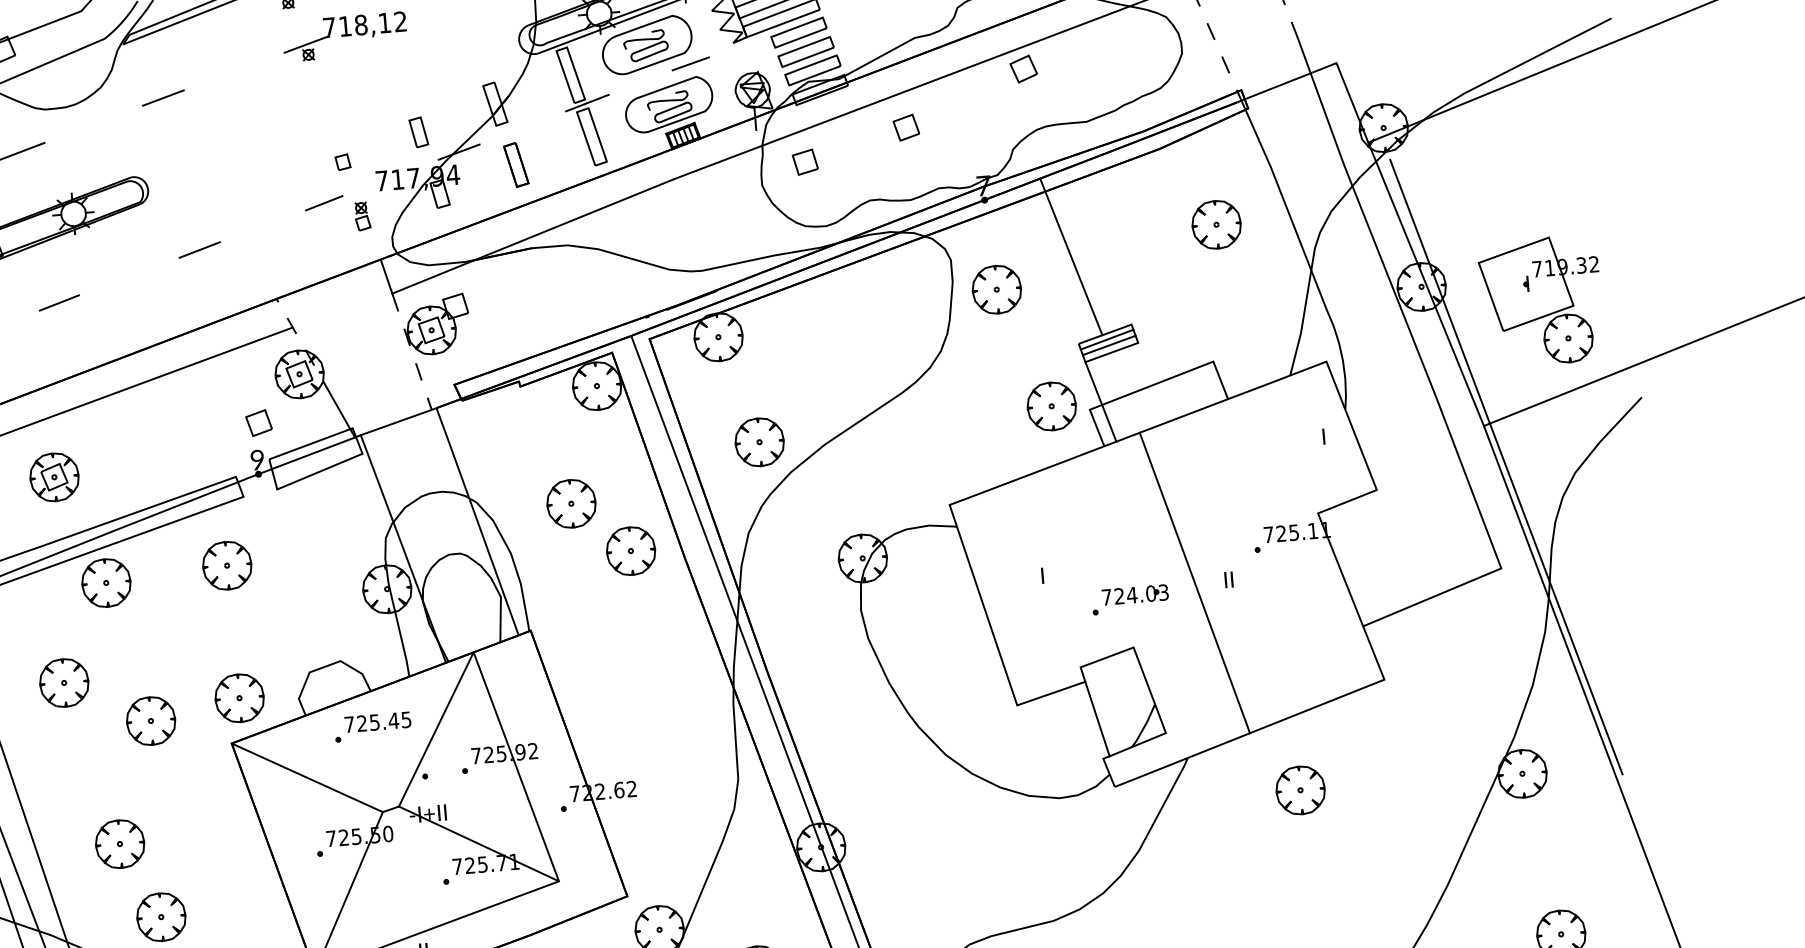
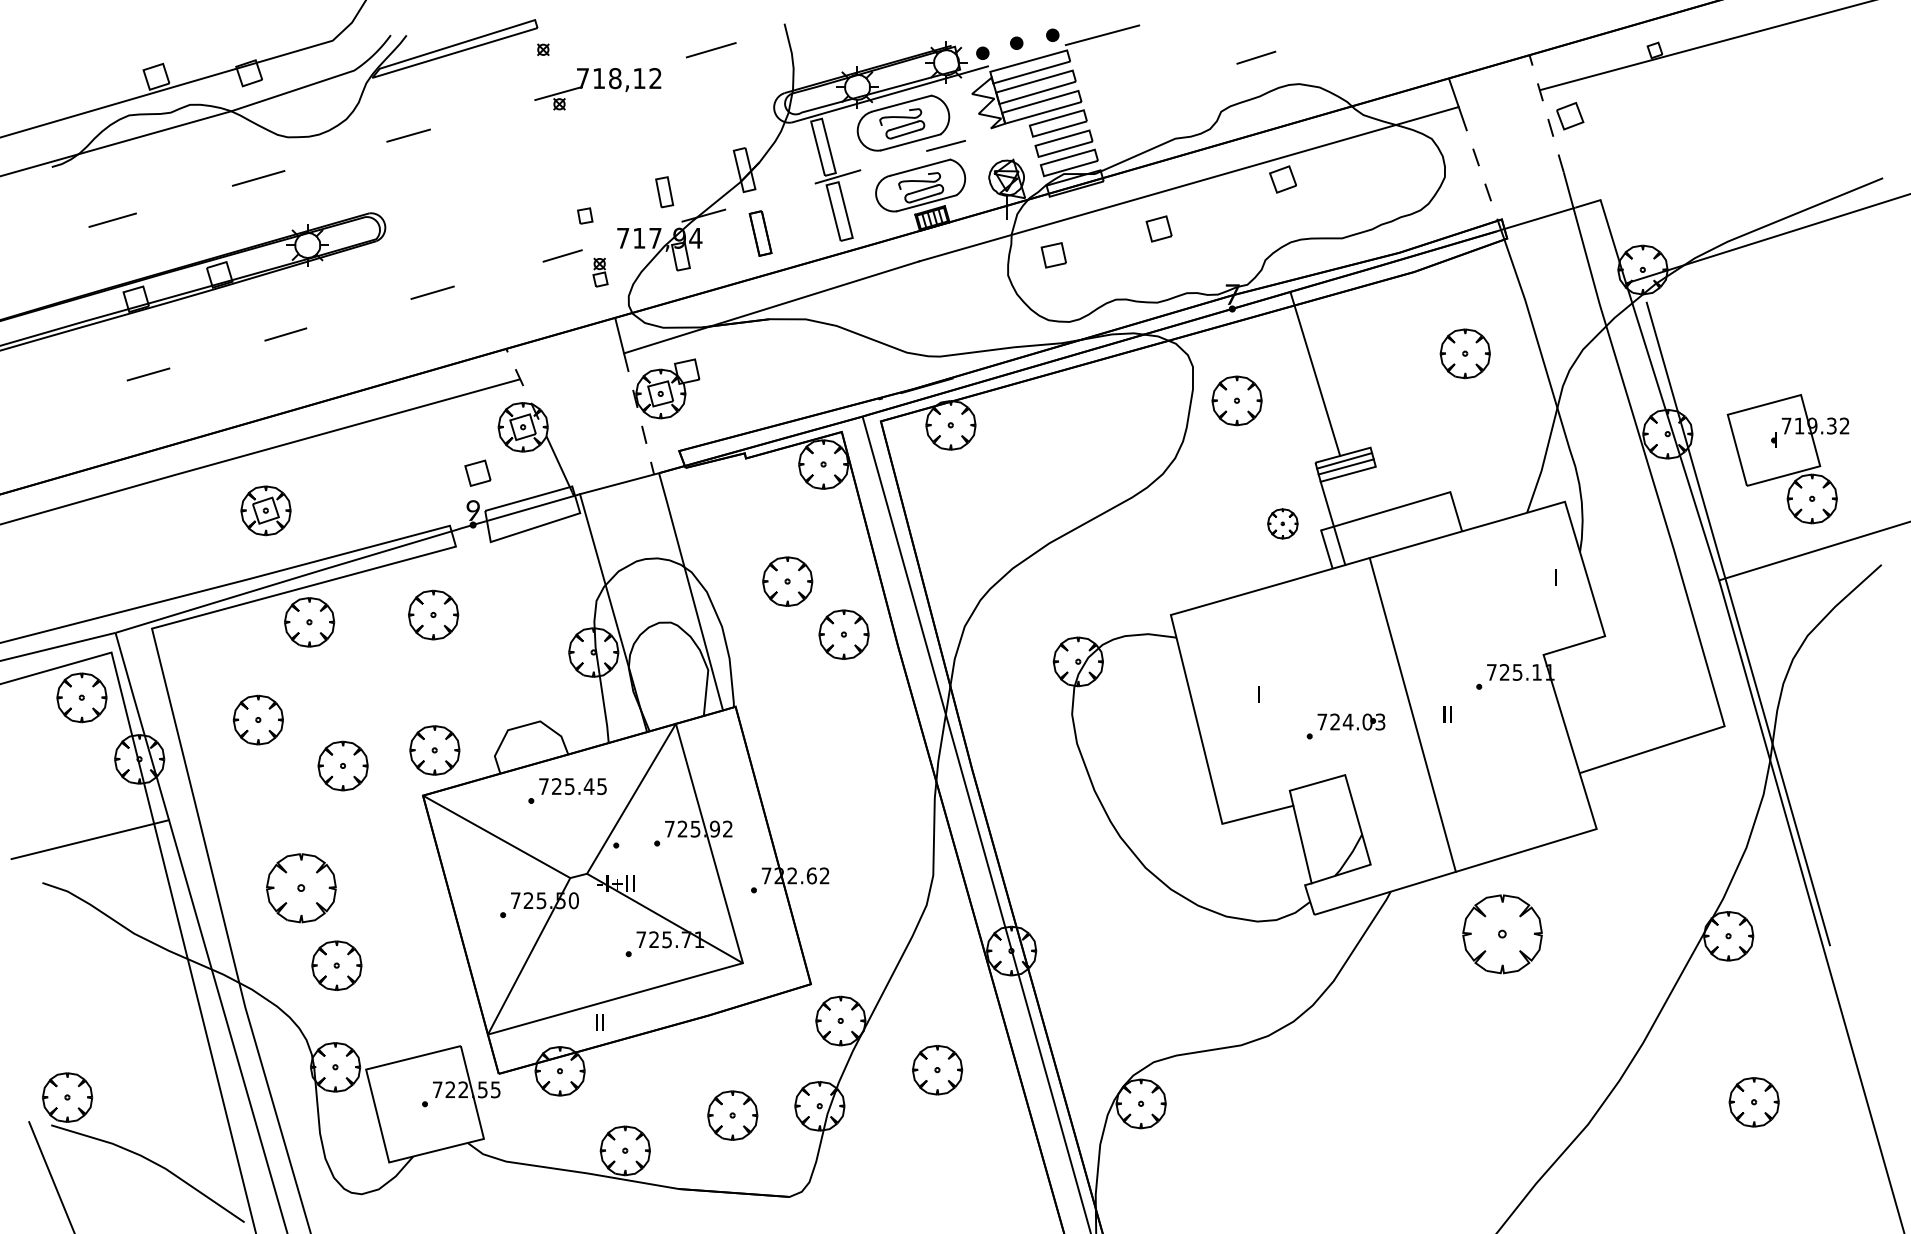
part: (1051, 406) -> (1282, 523), size x0.6
part: (759, 442) -> (983, 535), removed
part: (1299, 789) -> (1501, 933), size x1.6
part: (119, 843) -> (300, 887), size x1.4

